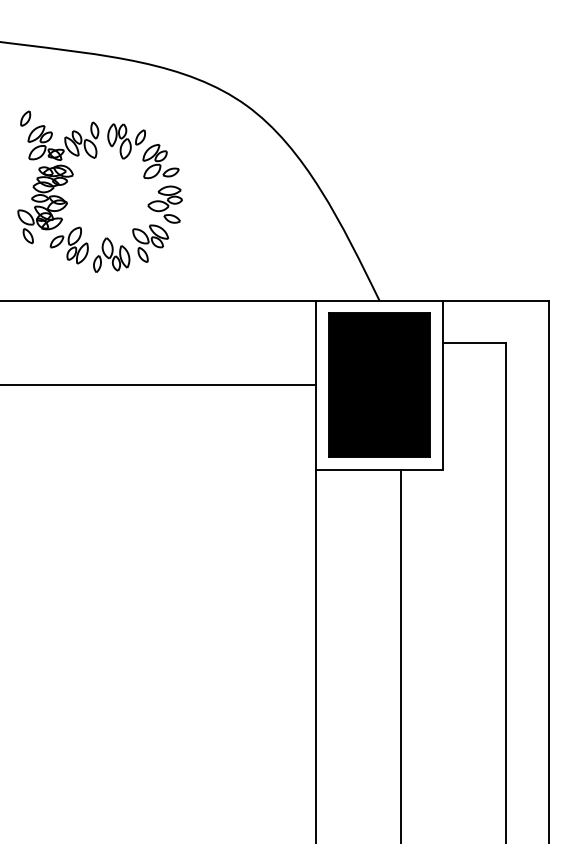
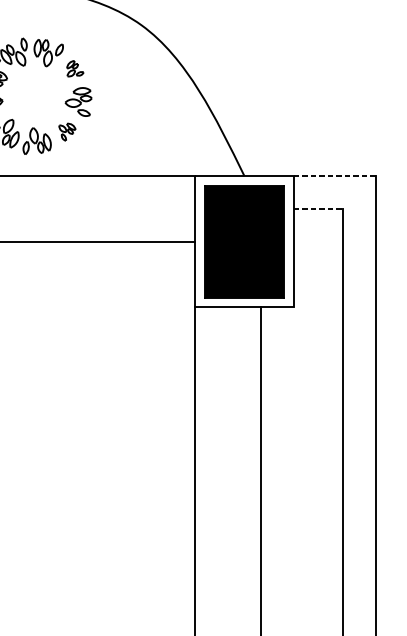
part: (160, 161) -> (74, 68), size x0.6
part: (150, 243) -> (67, 132), size x0.6
line: (495, 300) -> (334, 176), solid -> dashed
line: (474, 342) -> (318, 208), solid -> dashed

